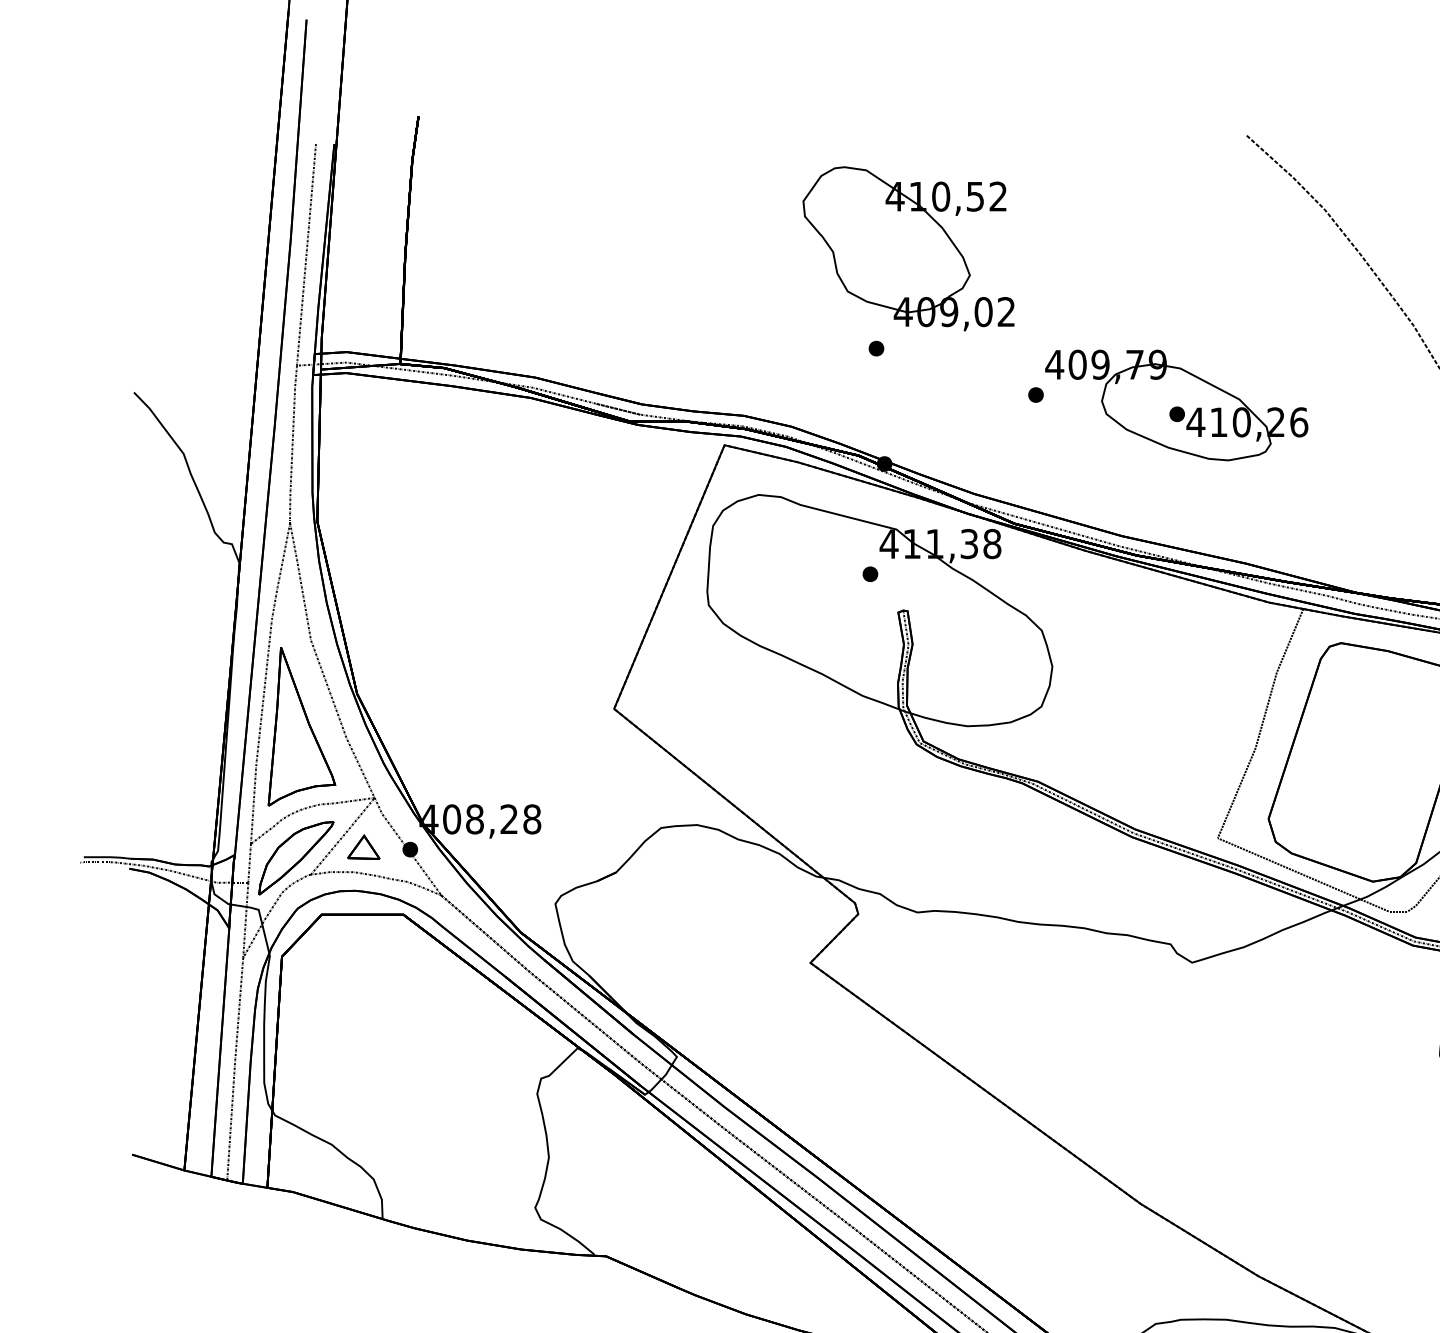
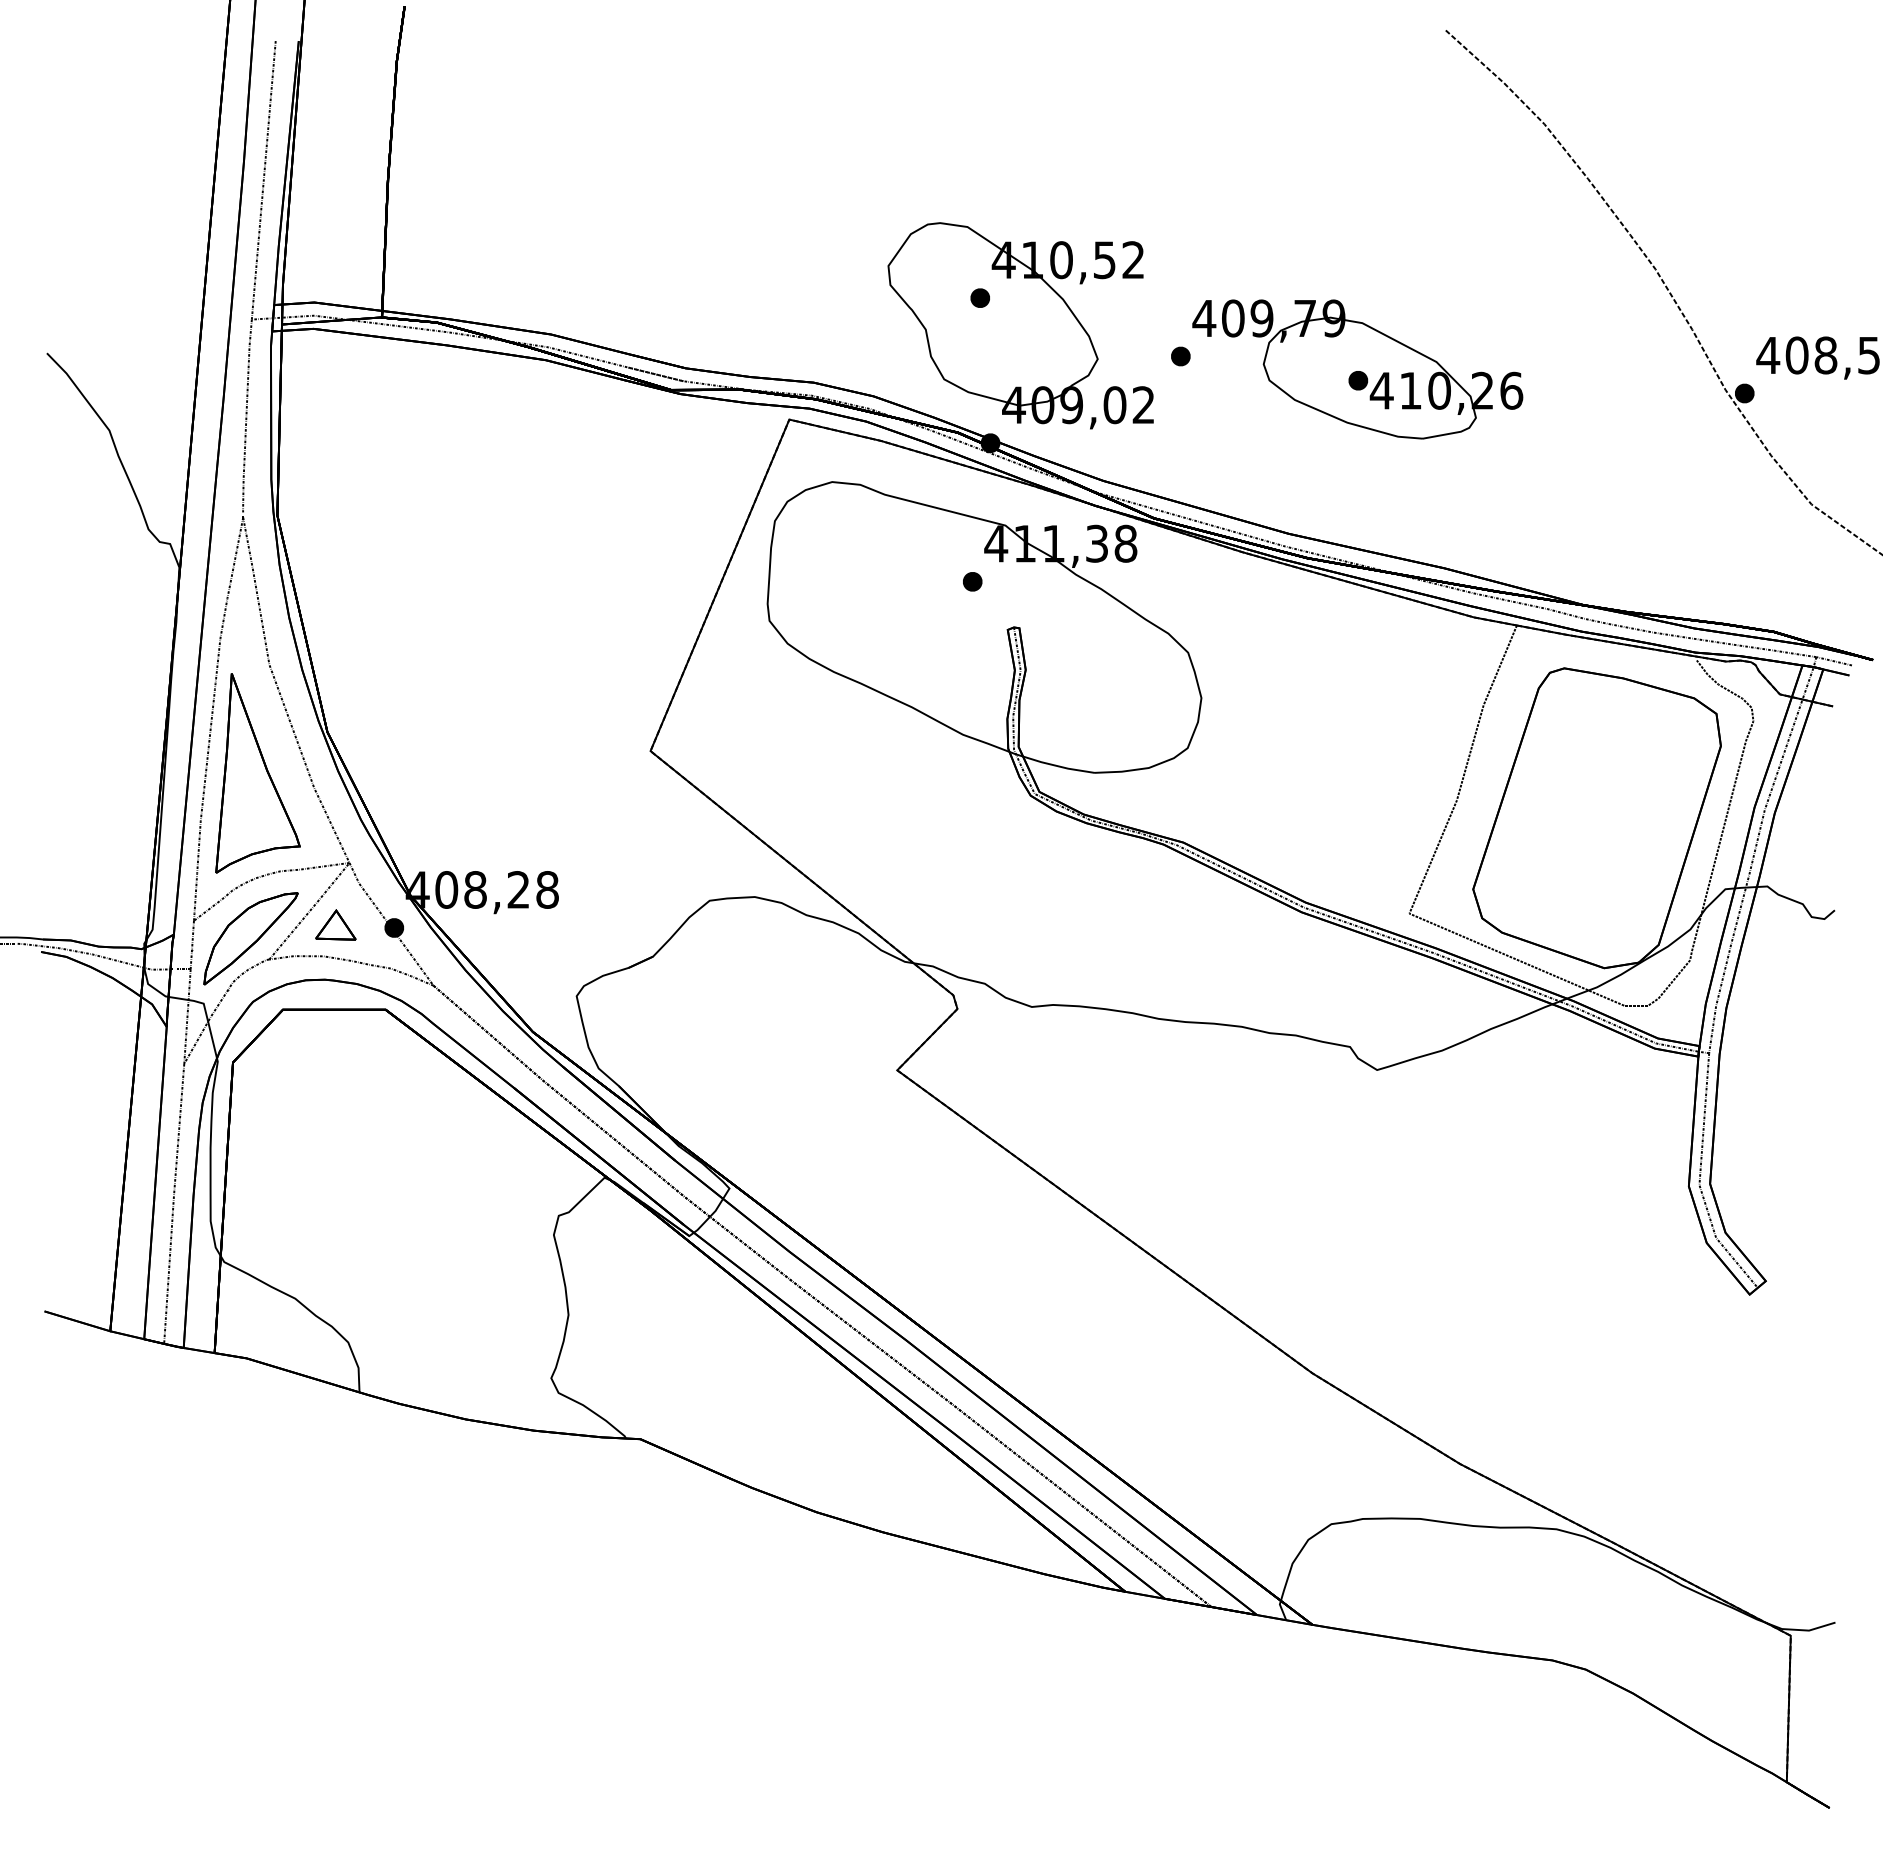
part: (908, 248) -> (1020, 325), moved

